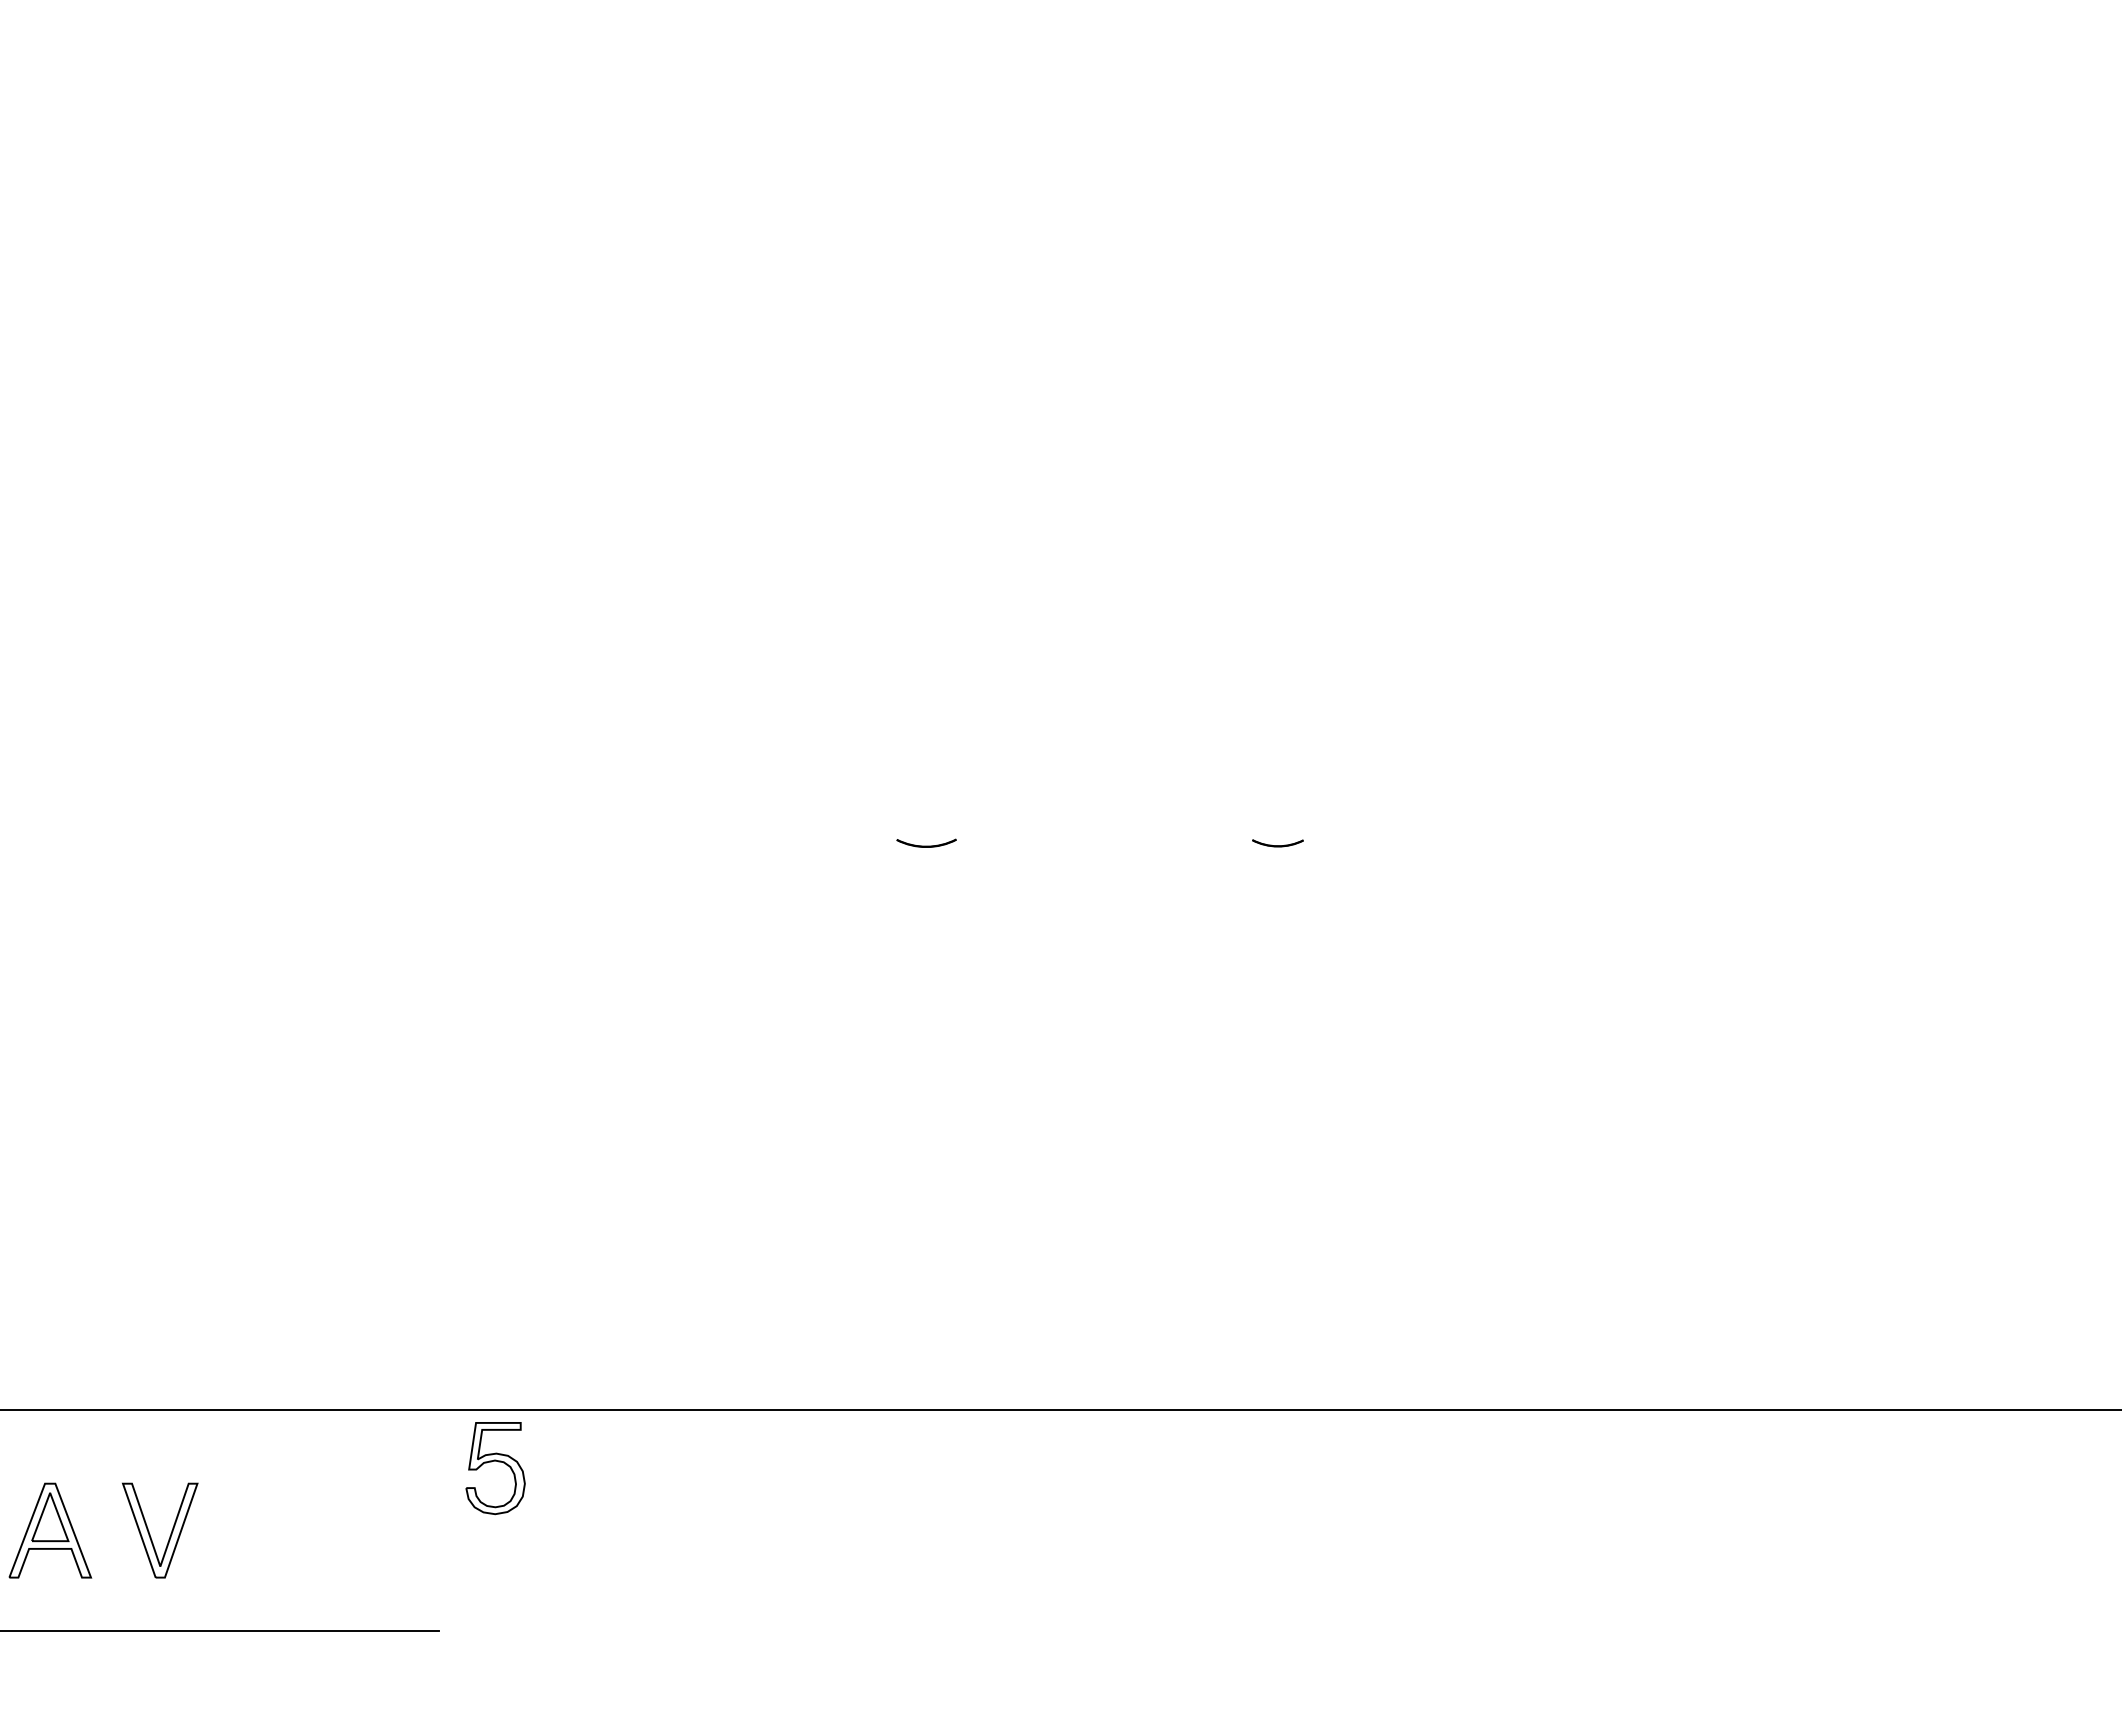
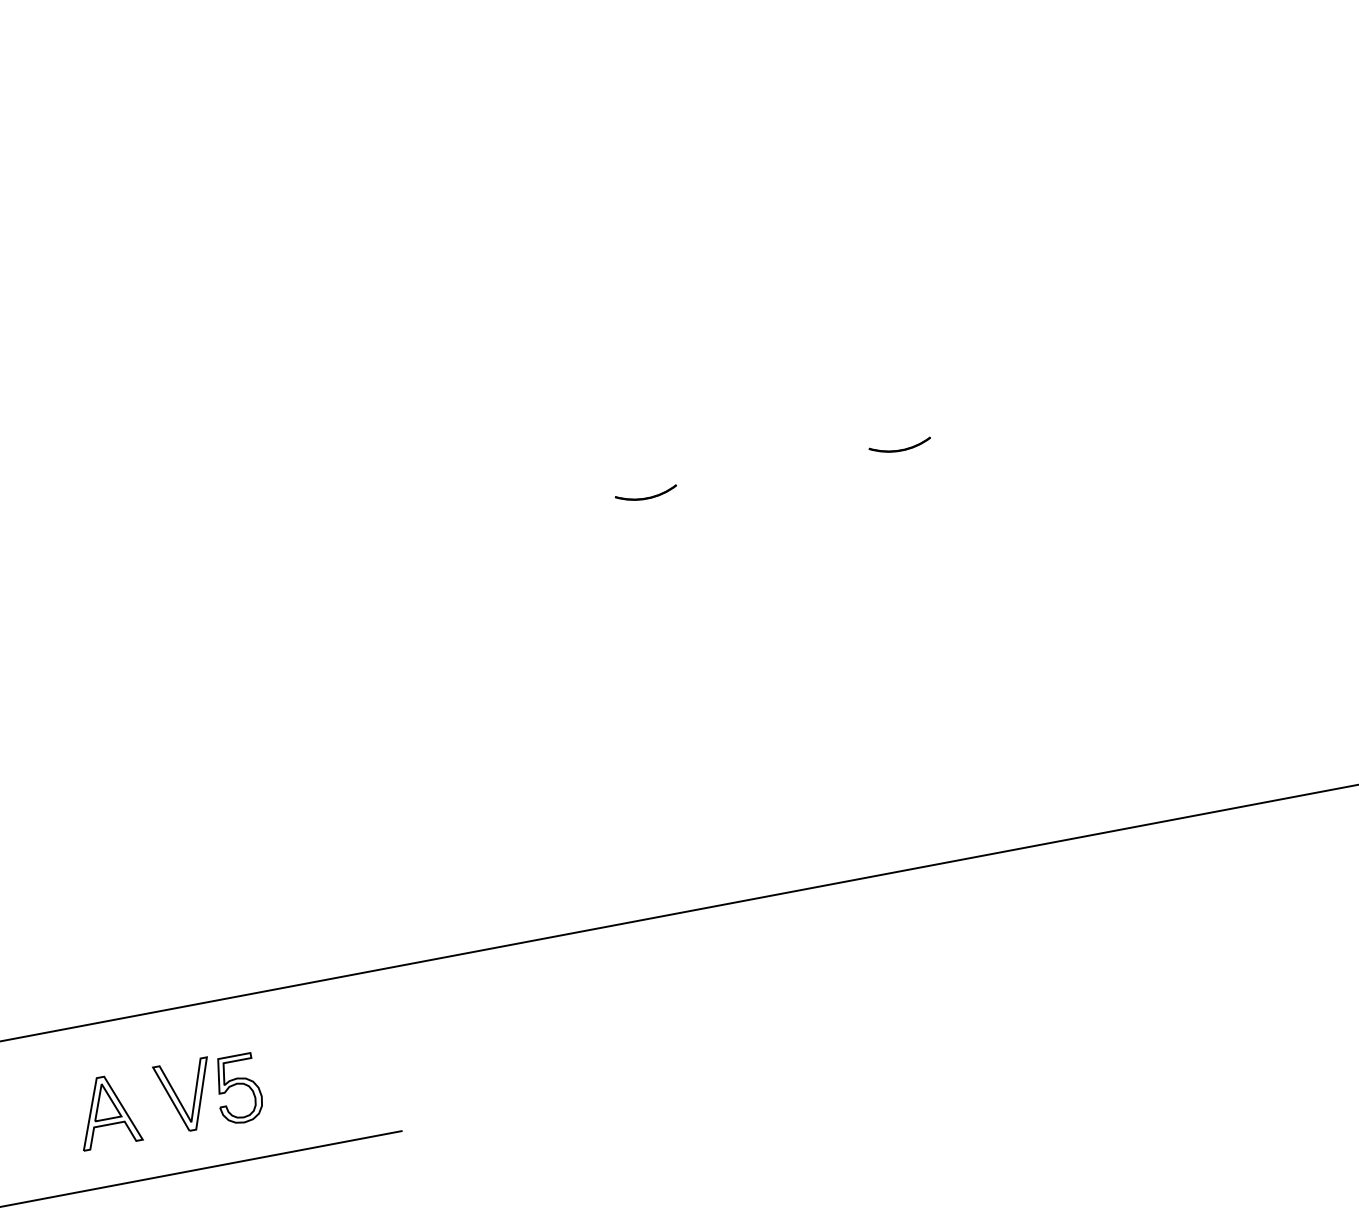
part: (926, 843) -> (646, 495), size x1.43
part: (1277, 843) -> (900, 447), size x1.67
part: (498, 1462) -> (239, 1084), moved

